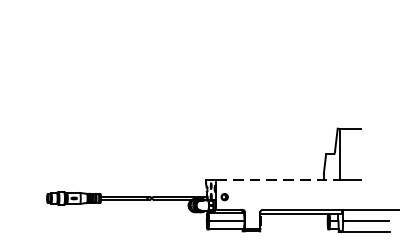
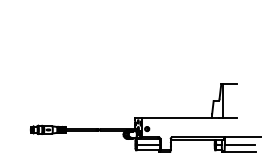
line: (275, 180) -> (180, 118), dashed -> solid

